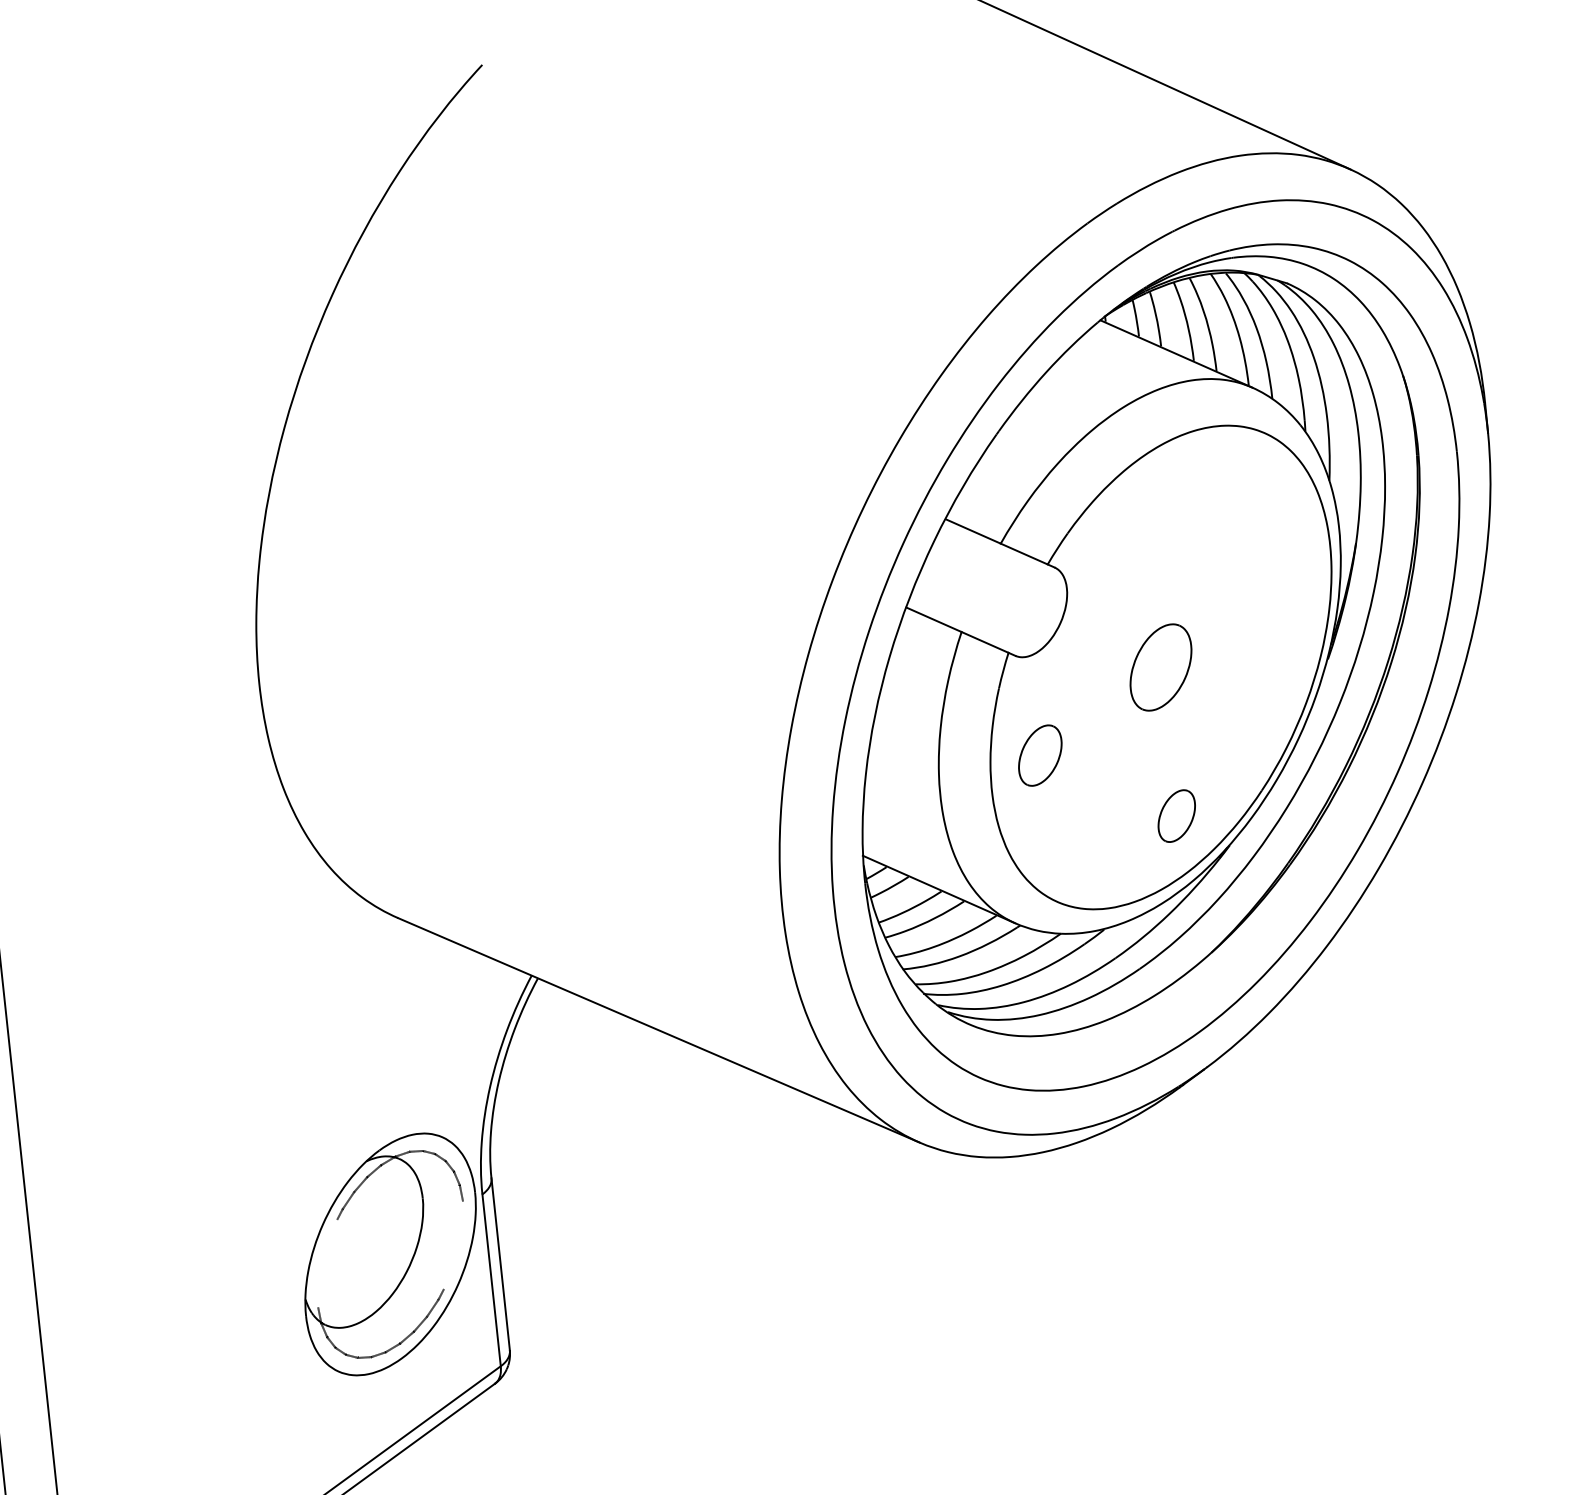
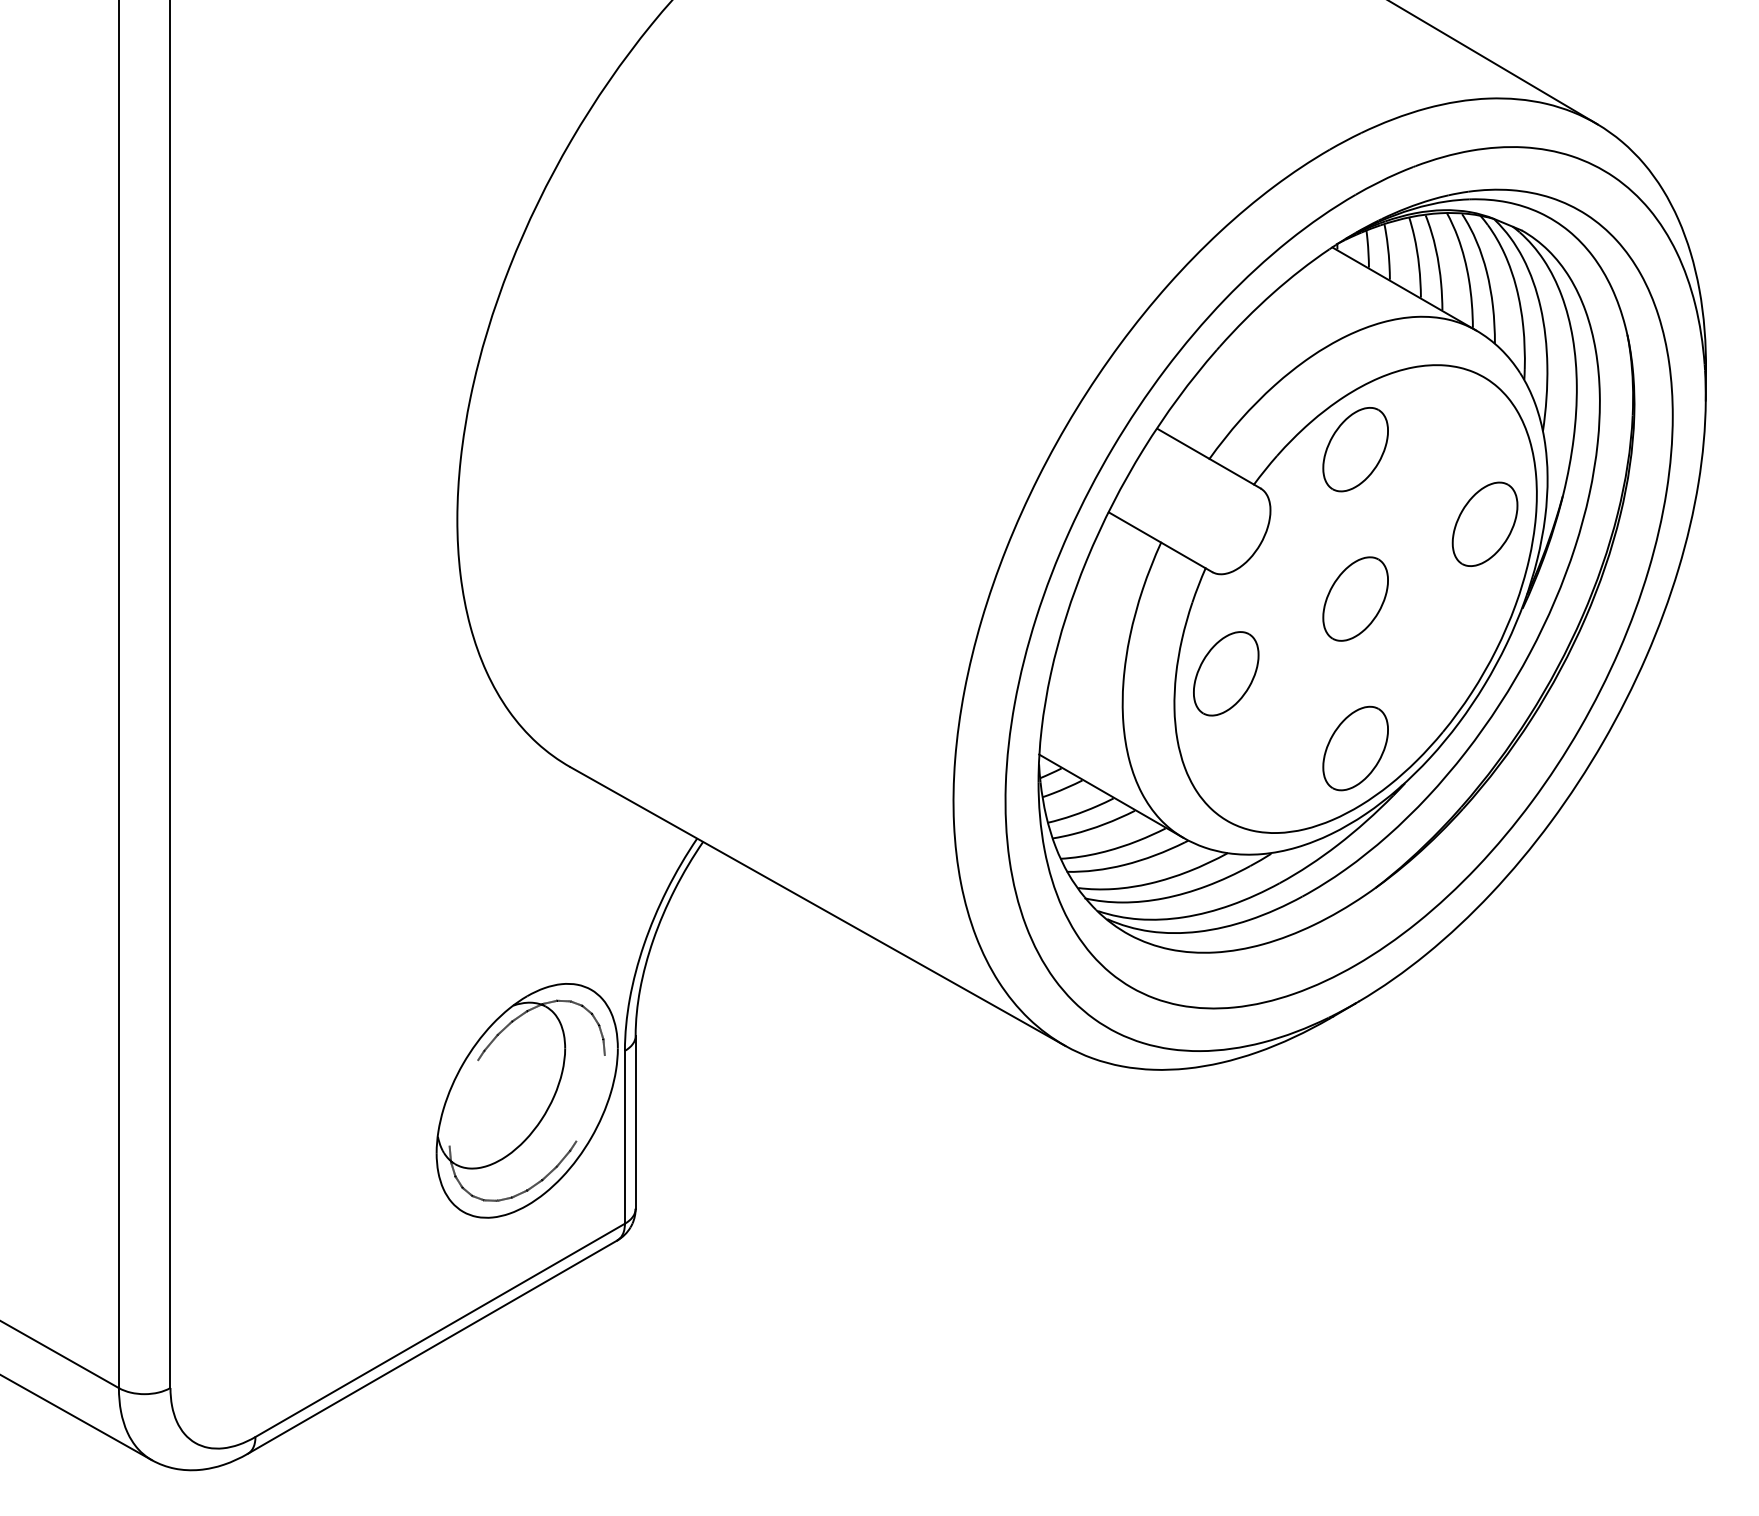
part: (1144, 518) -> (1355, 449), added
part: (1281, 578) -> (1484, 523), added
part: (1040, 755) -> (1226, 673), size x1.43
part: (1176, 816) -> (1355, 748), size x1.67

